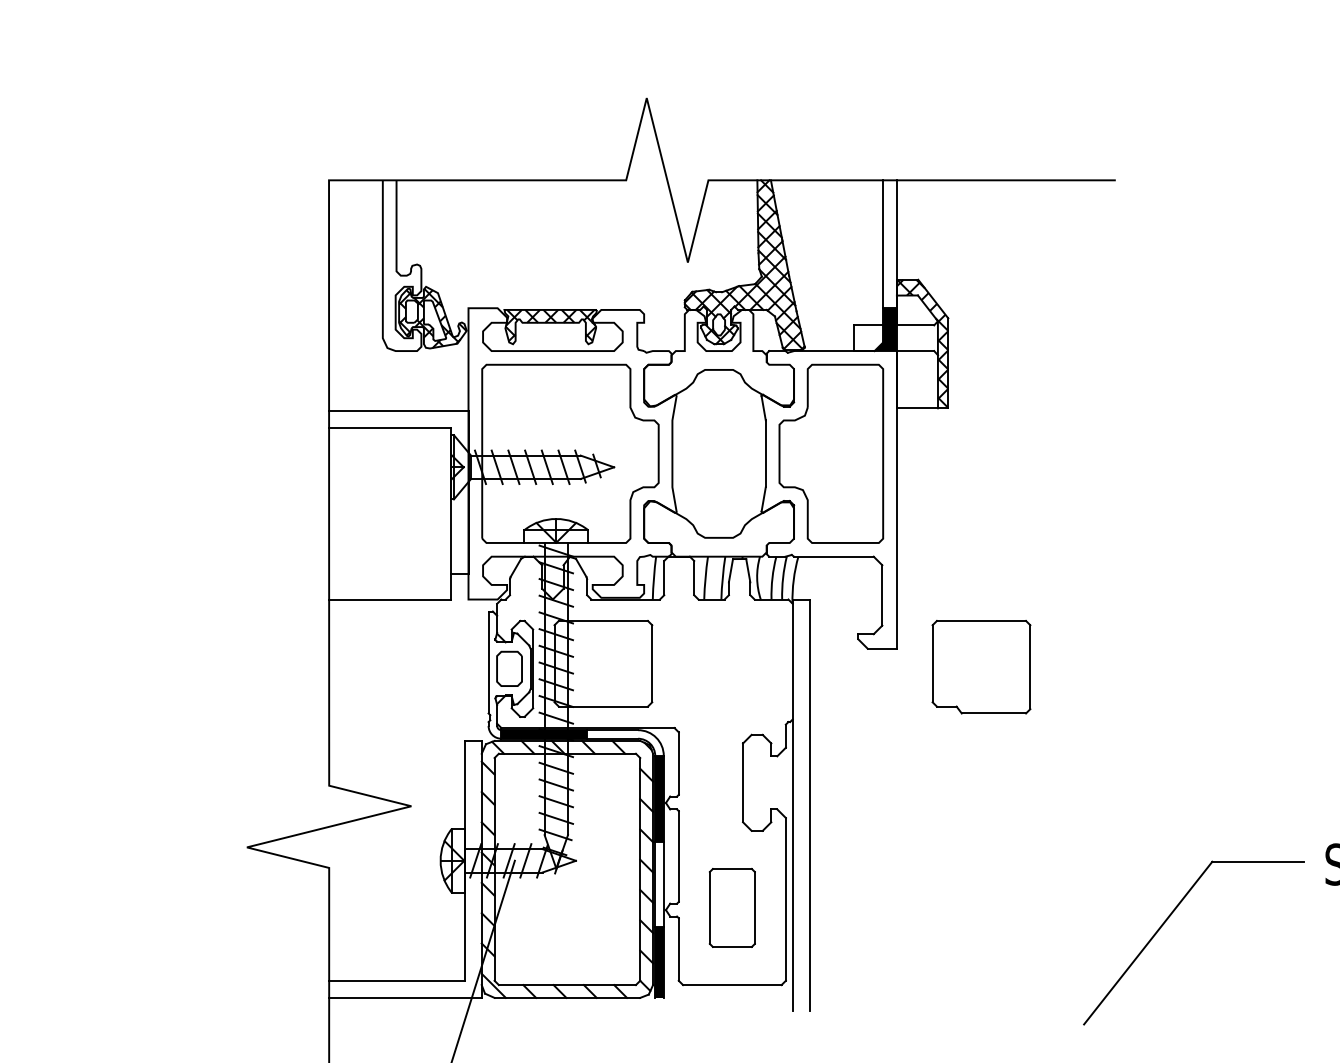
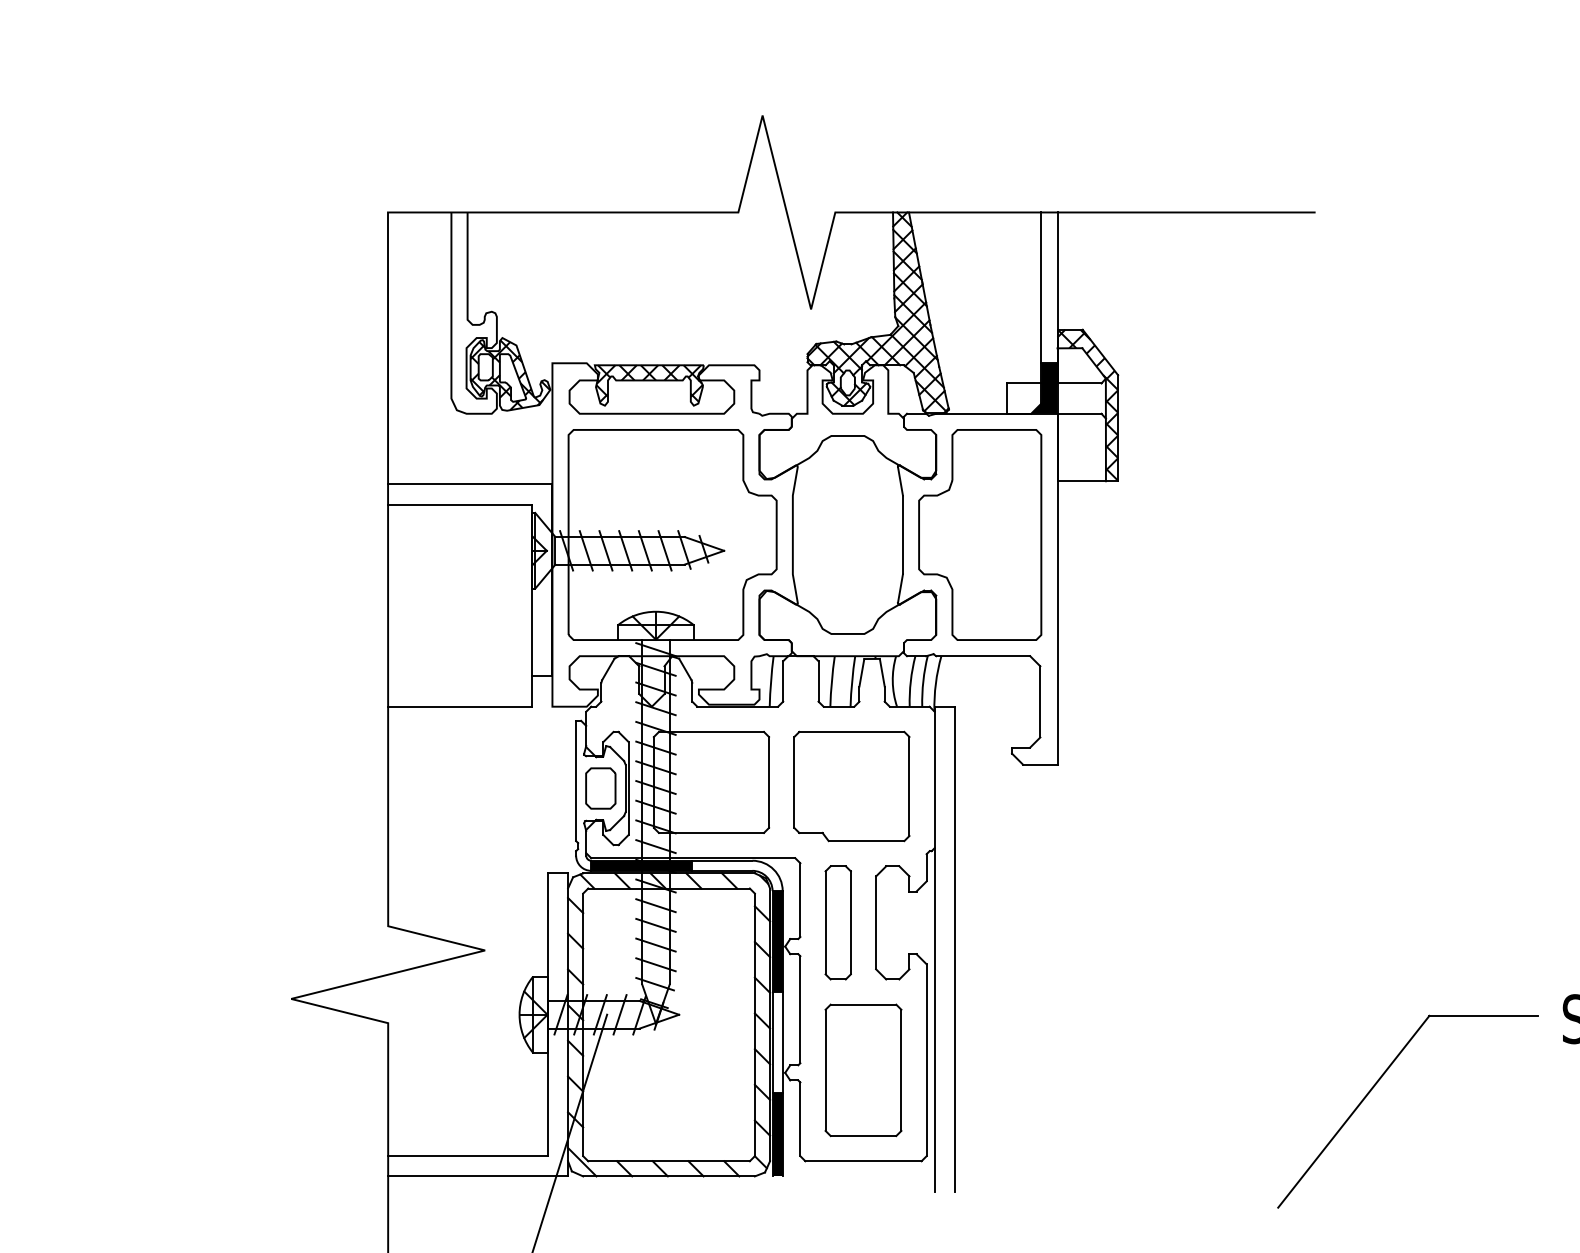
part: (981, 667) -> (851, 786), moved
part: (710, 782) -> (837, 922), added
part: (732, 907) -> (863, 1069), size x1.43

